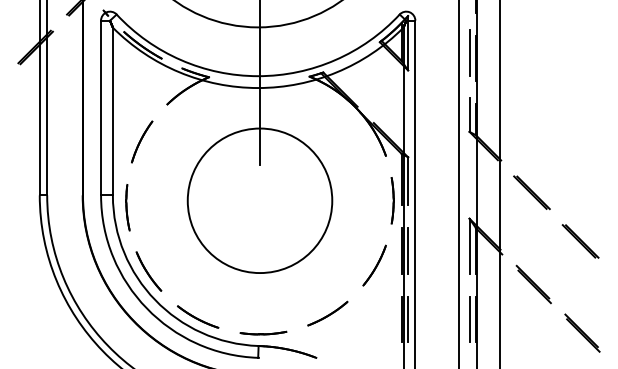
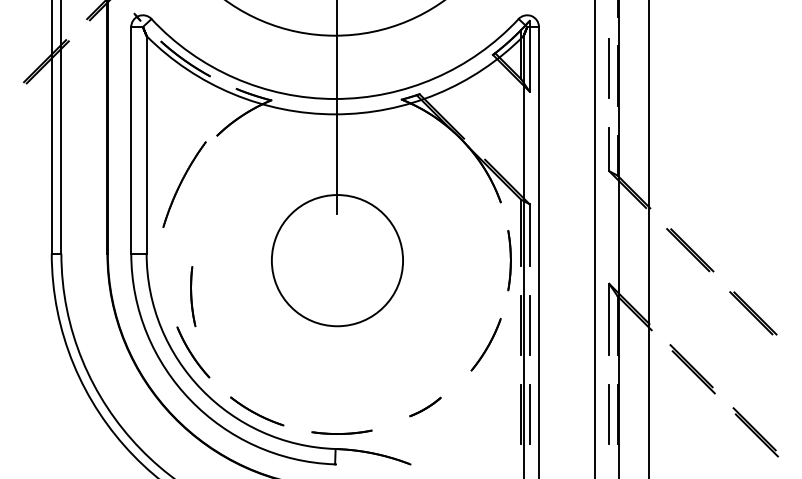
part: (142, 141) -> (184, 183), size x1.6
circle: (260, 200) -> (337, 260), size x0.7
part: (128, 207) -> (193, 296), moved
part: (327, 313) -> (425, 406), size x0.6

